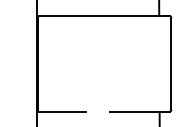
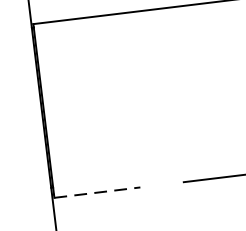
line: (62, 111) -> (98, 192), solid -> dashed

